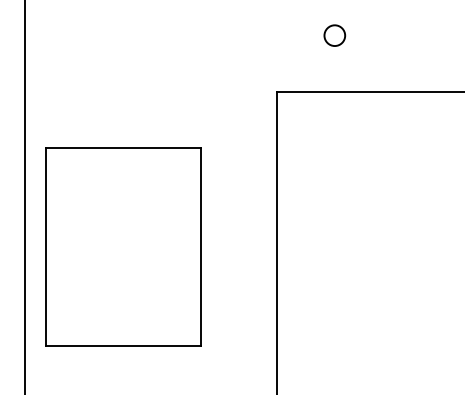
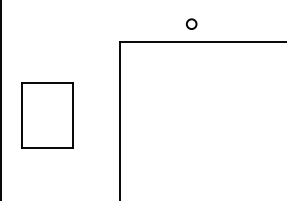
circle: (334, 34) -> (191, 23), moved
part: (123, 246) -> (47, 115), size x0.7

